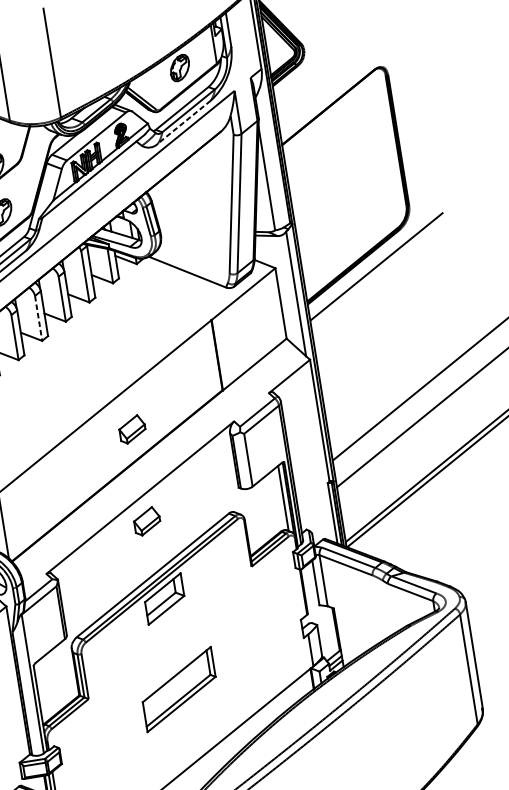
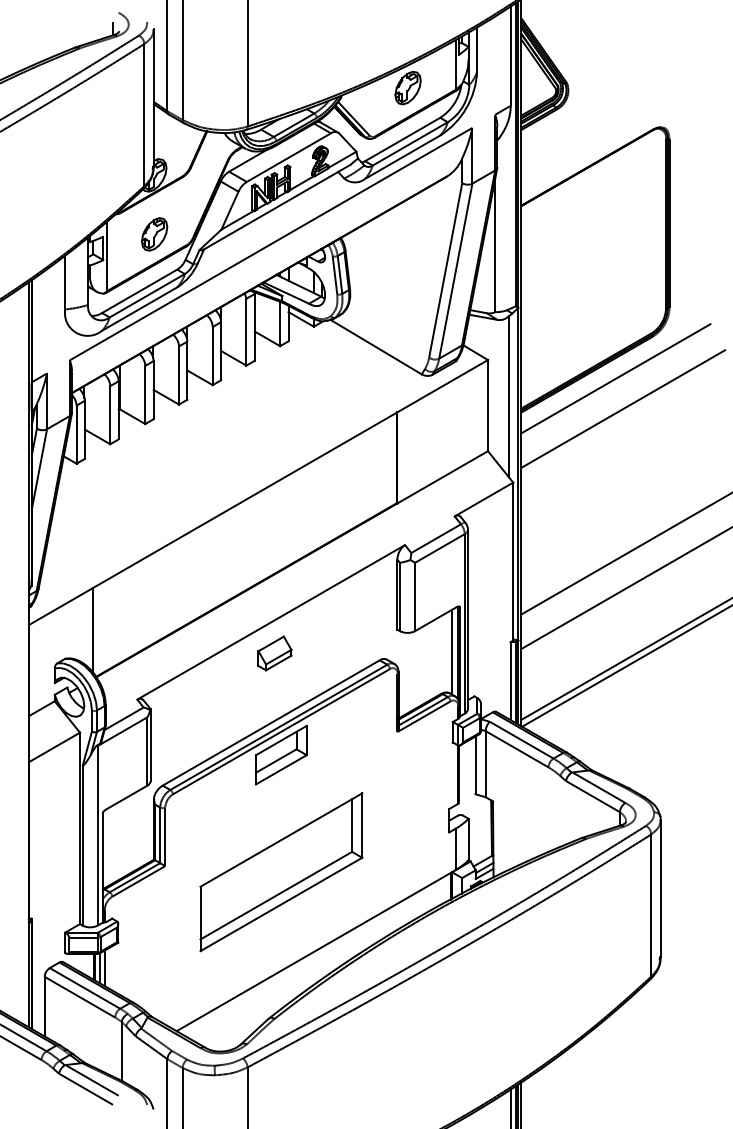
line: (184, 122) -> (402, 157), dashed -> solid
line: (386, 288) -> (623, 408), added
line: (39, 319) -> (179, 376), dashed -> solid
part: (132, 429) -> (274, 534), removed
part: (179, 689) -> (281, 872), size x1.67

